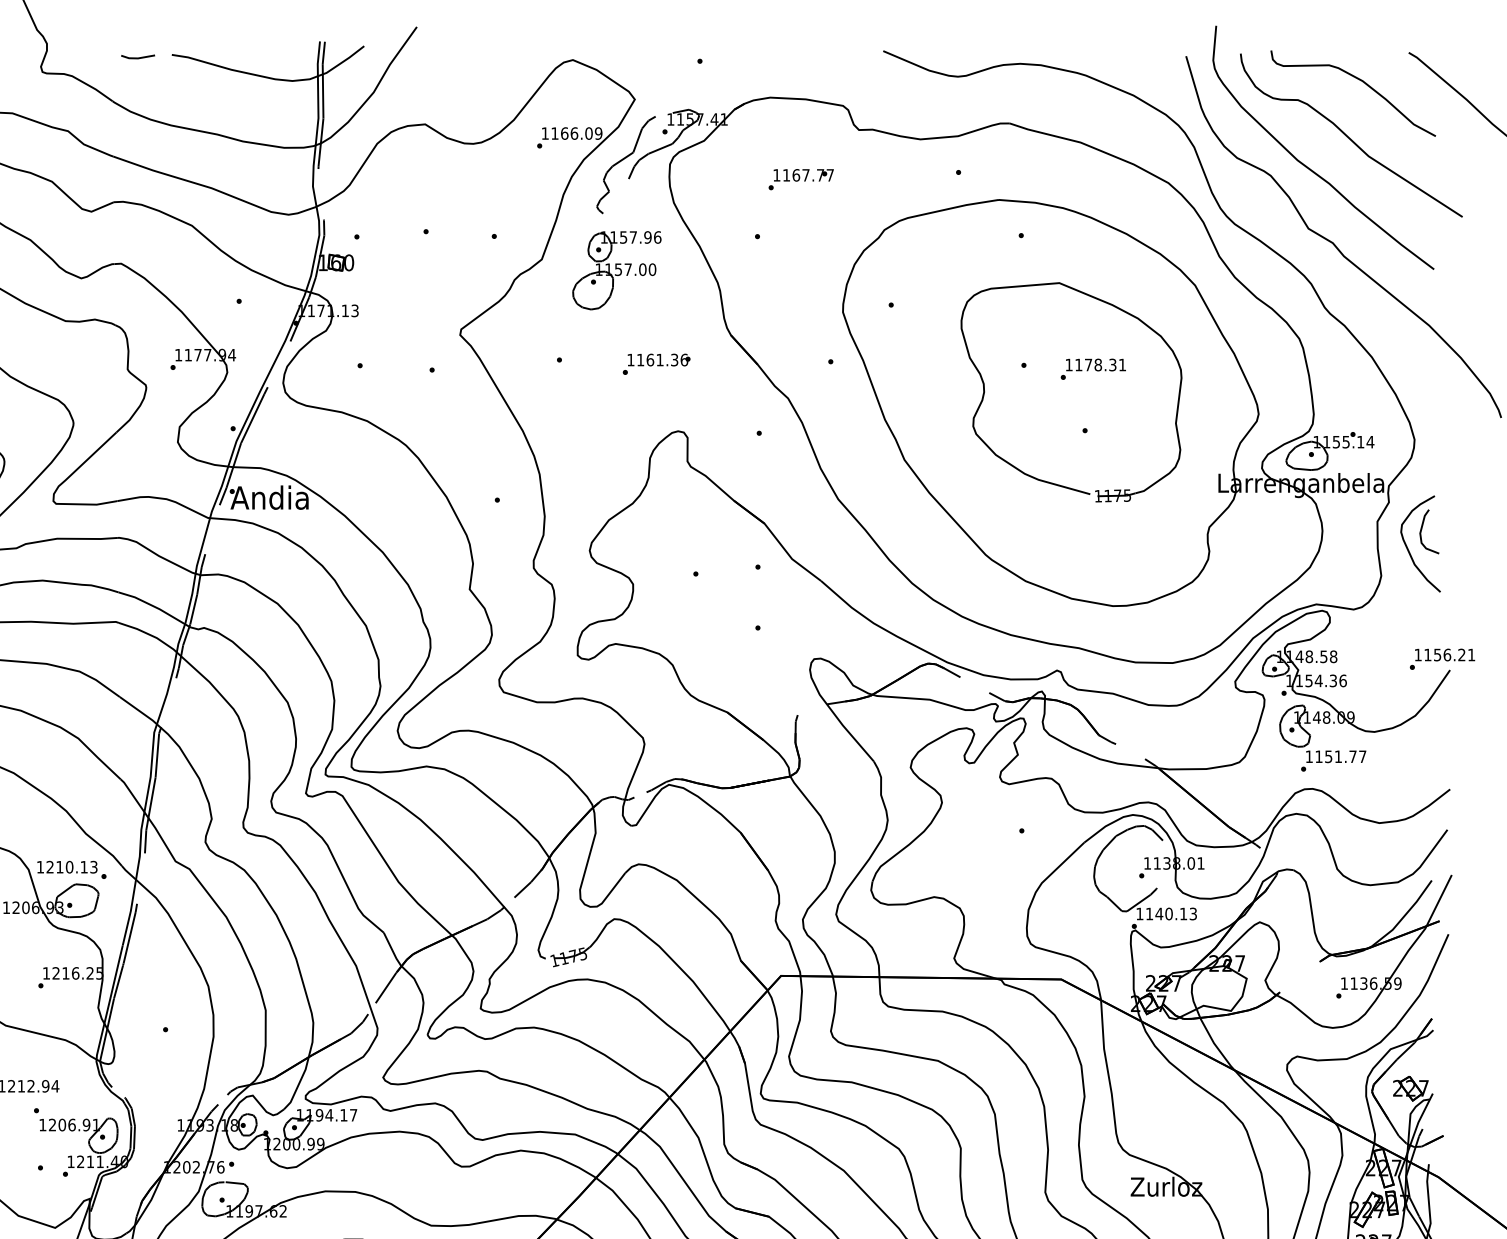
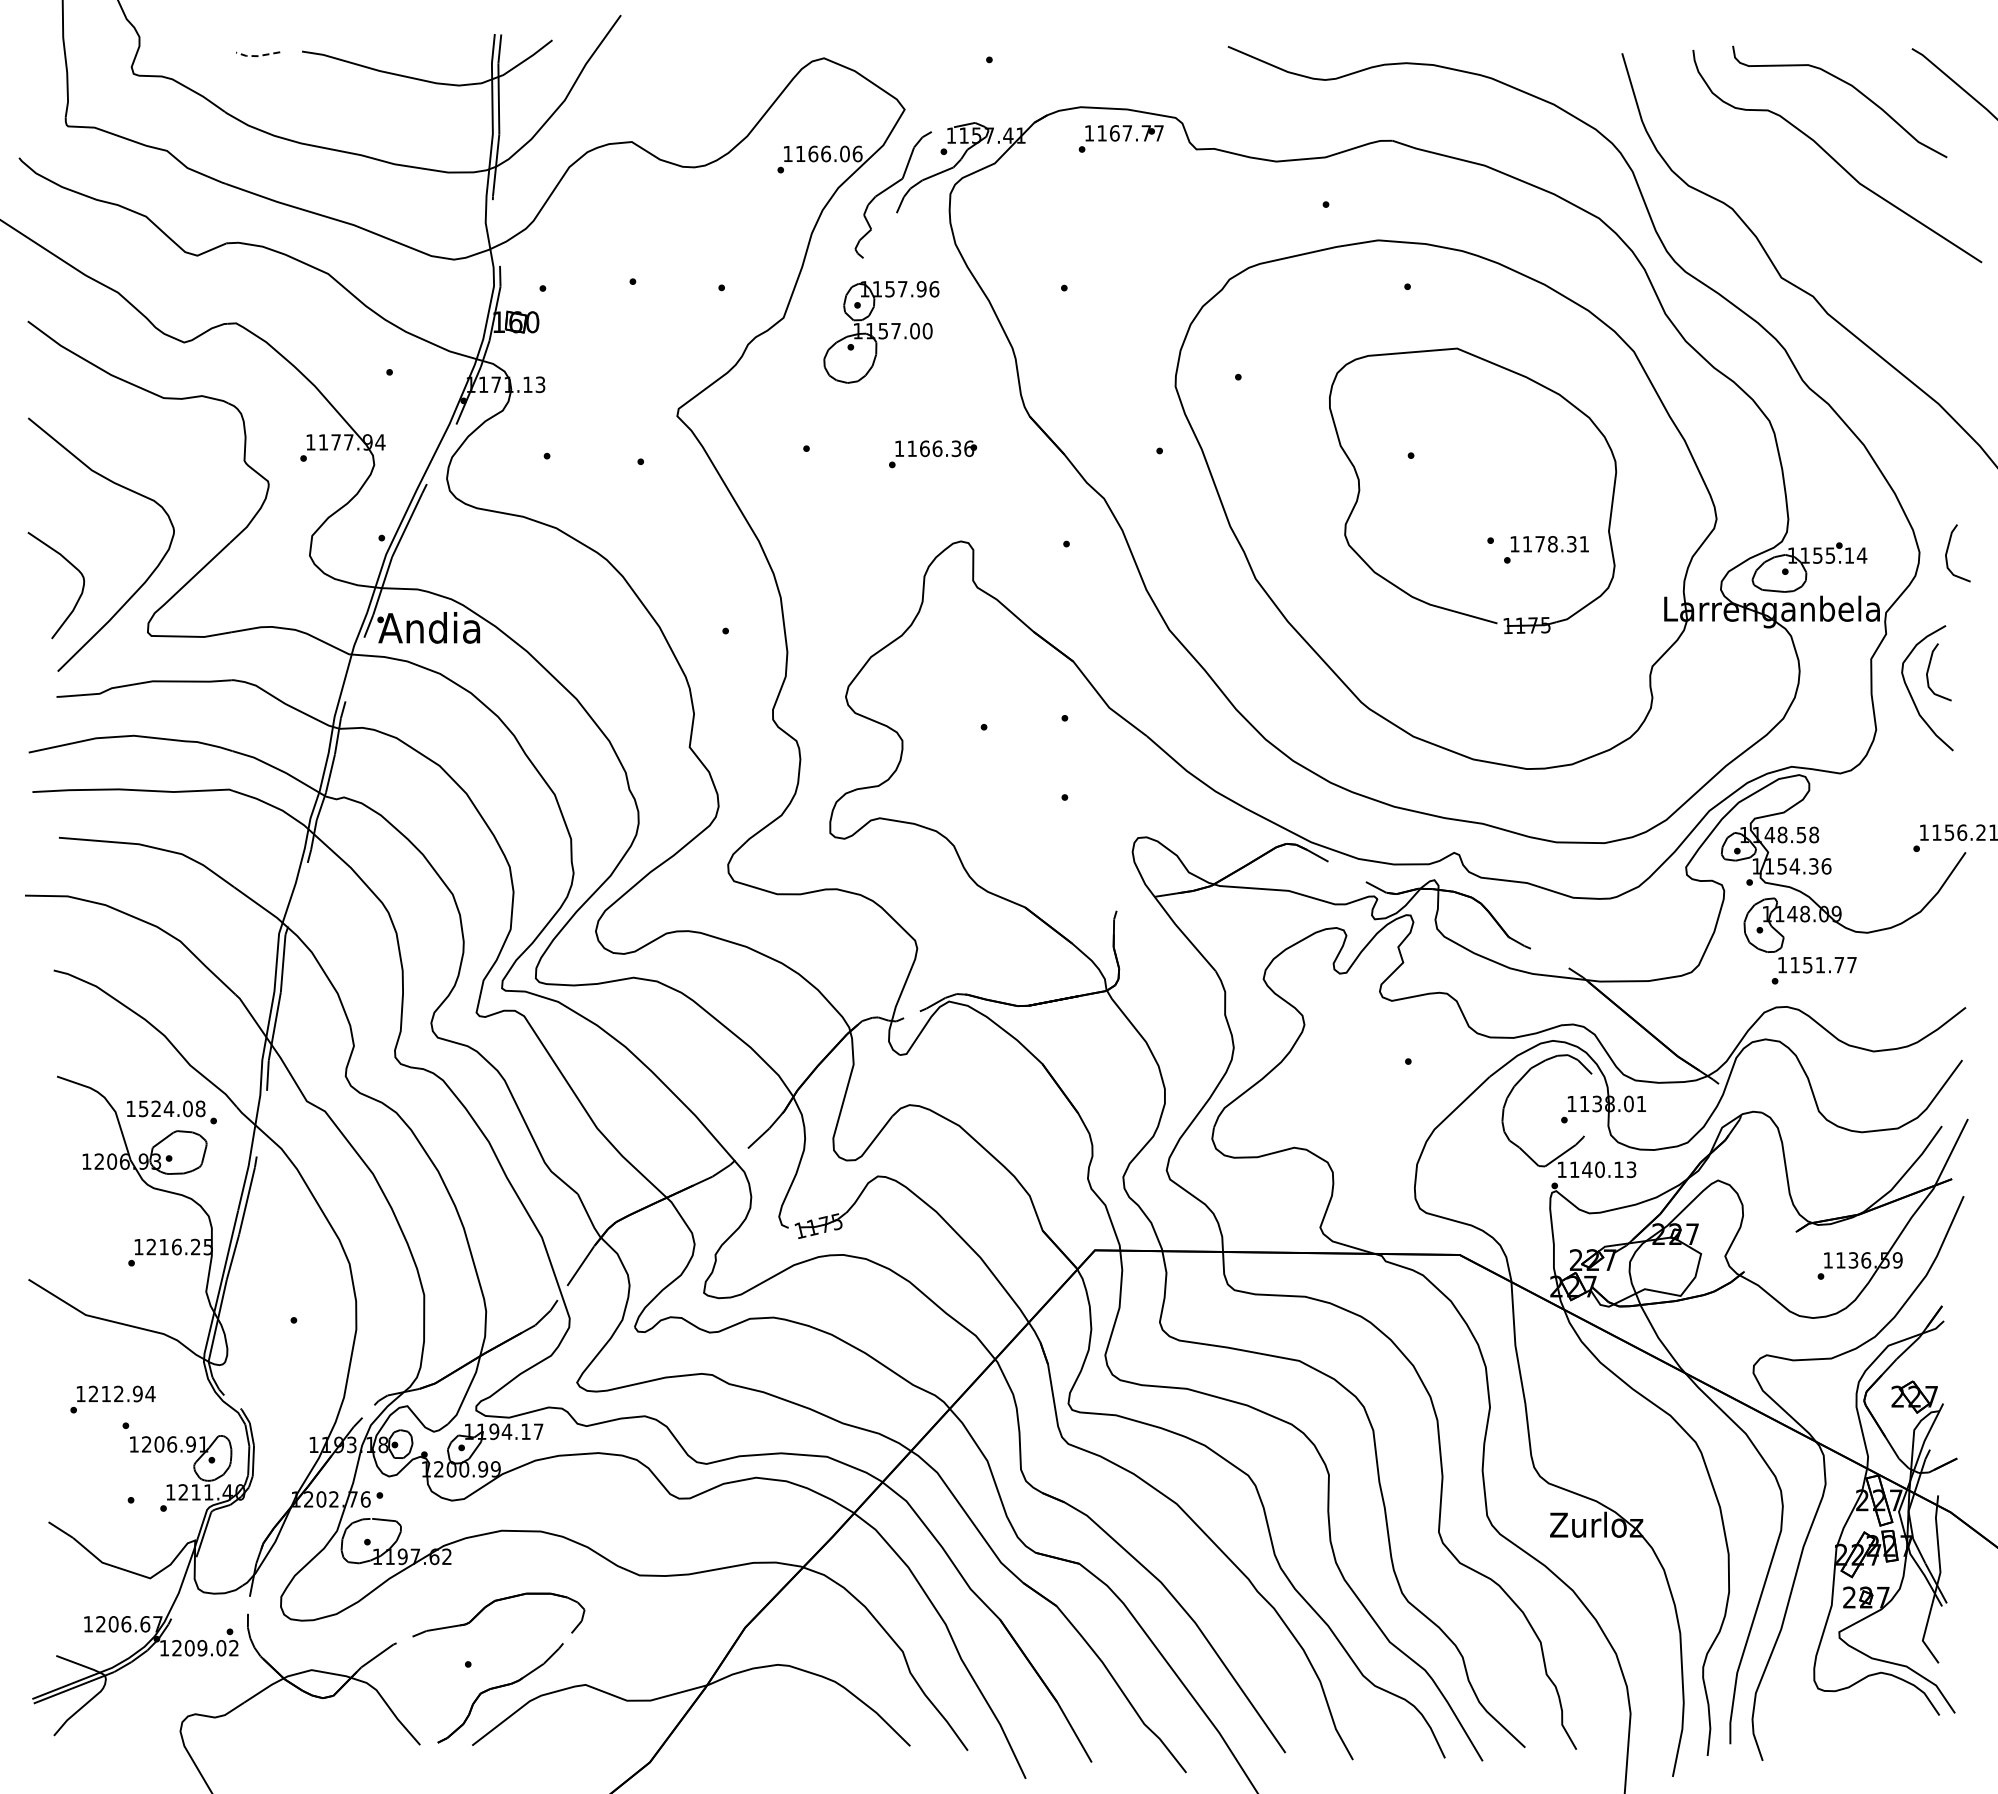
line: (138, 58) -> (258, 56), solid -> dashed
text: (598, 133) -> (857, 153), 1166.09 -> 1166.06
curve: (1309, 167) -> (1782, 198), removed
text: (800, 179) -> (1120, 138), moved
text: (660, 359) -> (937, 448), 1161.36 -> 1166.36
text: (1093, 369) -> (1546, 549), moved
curve: (1436, 438) -> (1948, 550), added
text: (72, 866) -> (172, 1108), 1210.13 -> 1524.08

